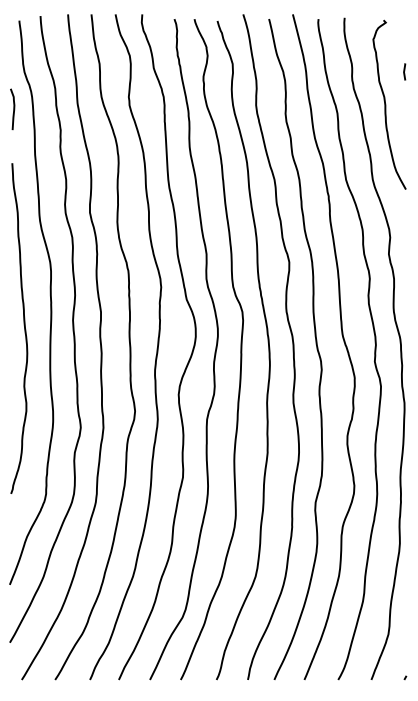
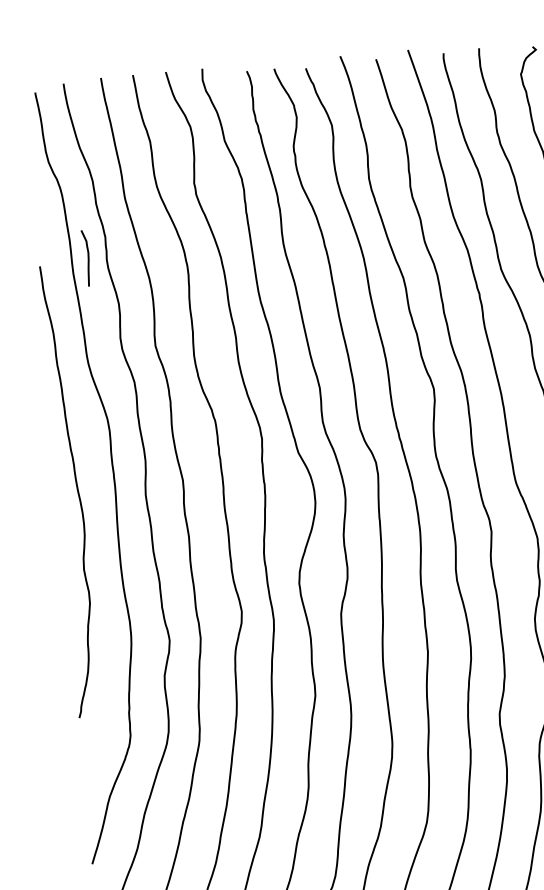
curve: (13, 109) -> (87, 258), moved
curve: (23, 325) -> (75, 486), moved

